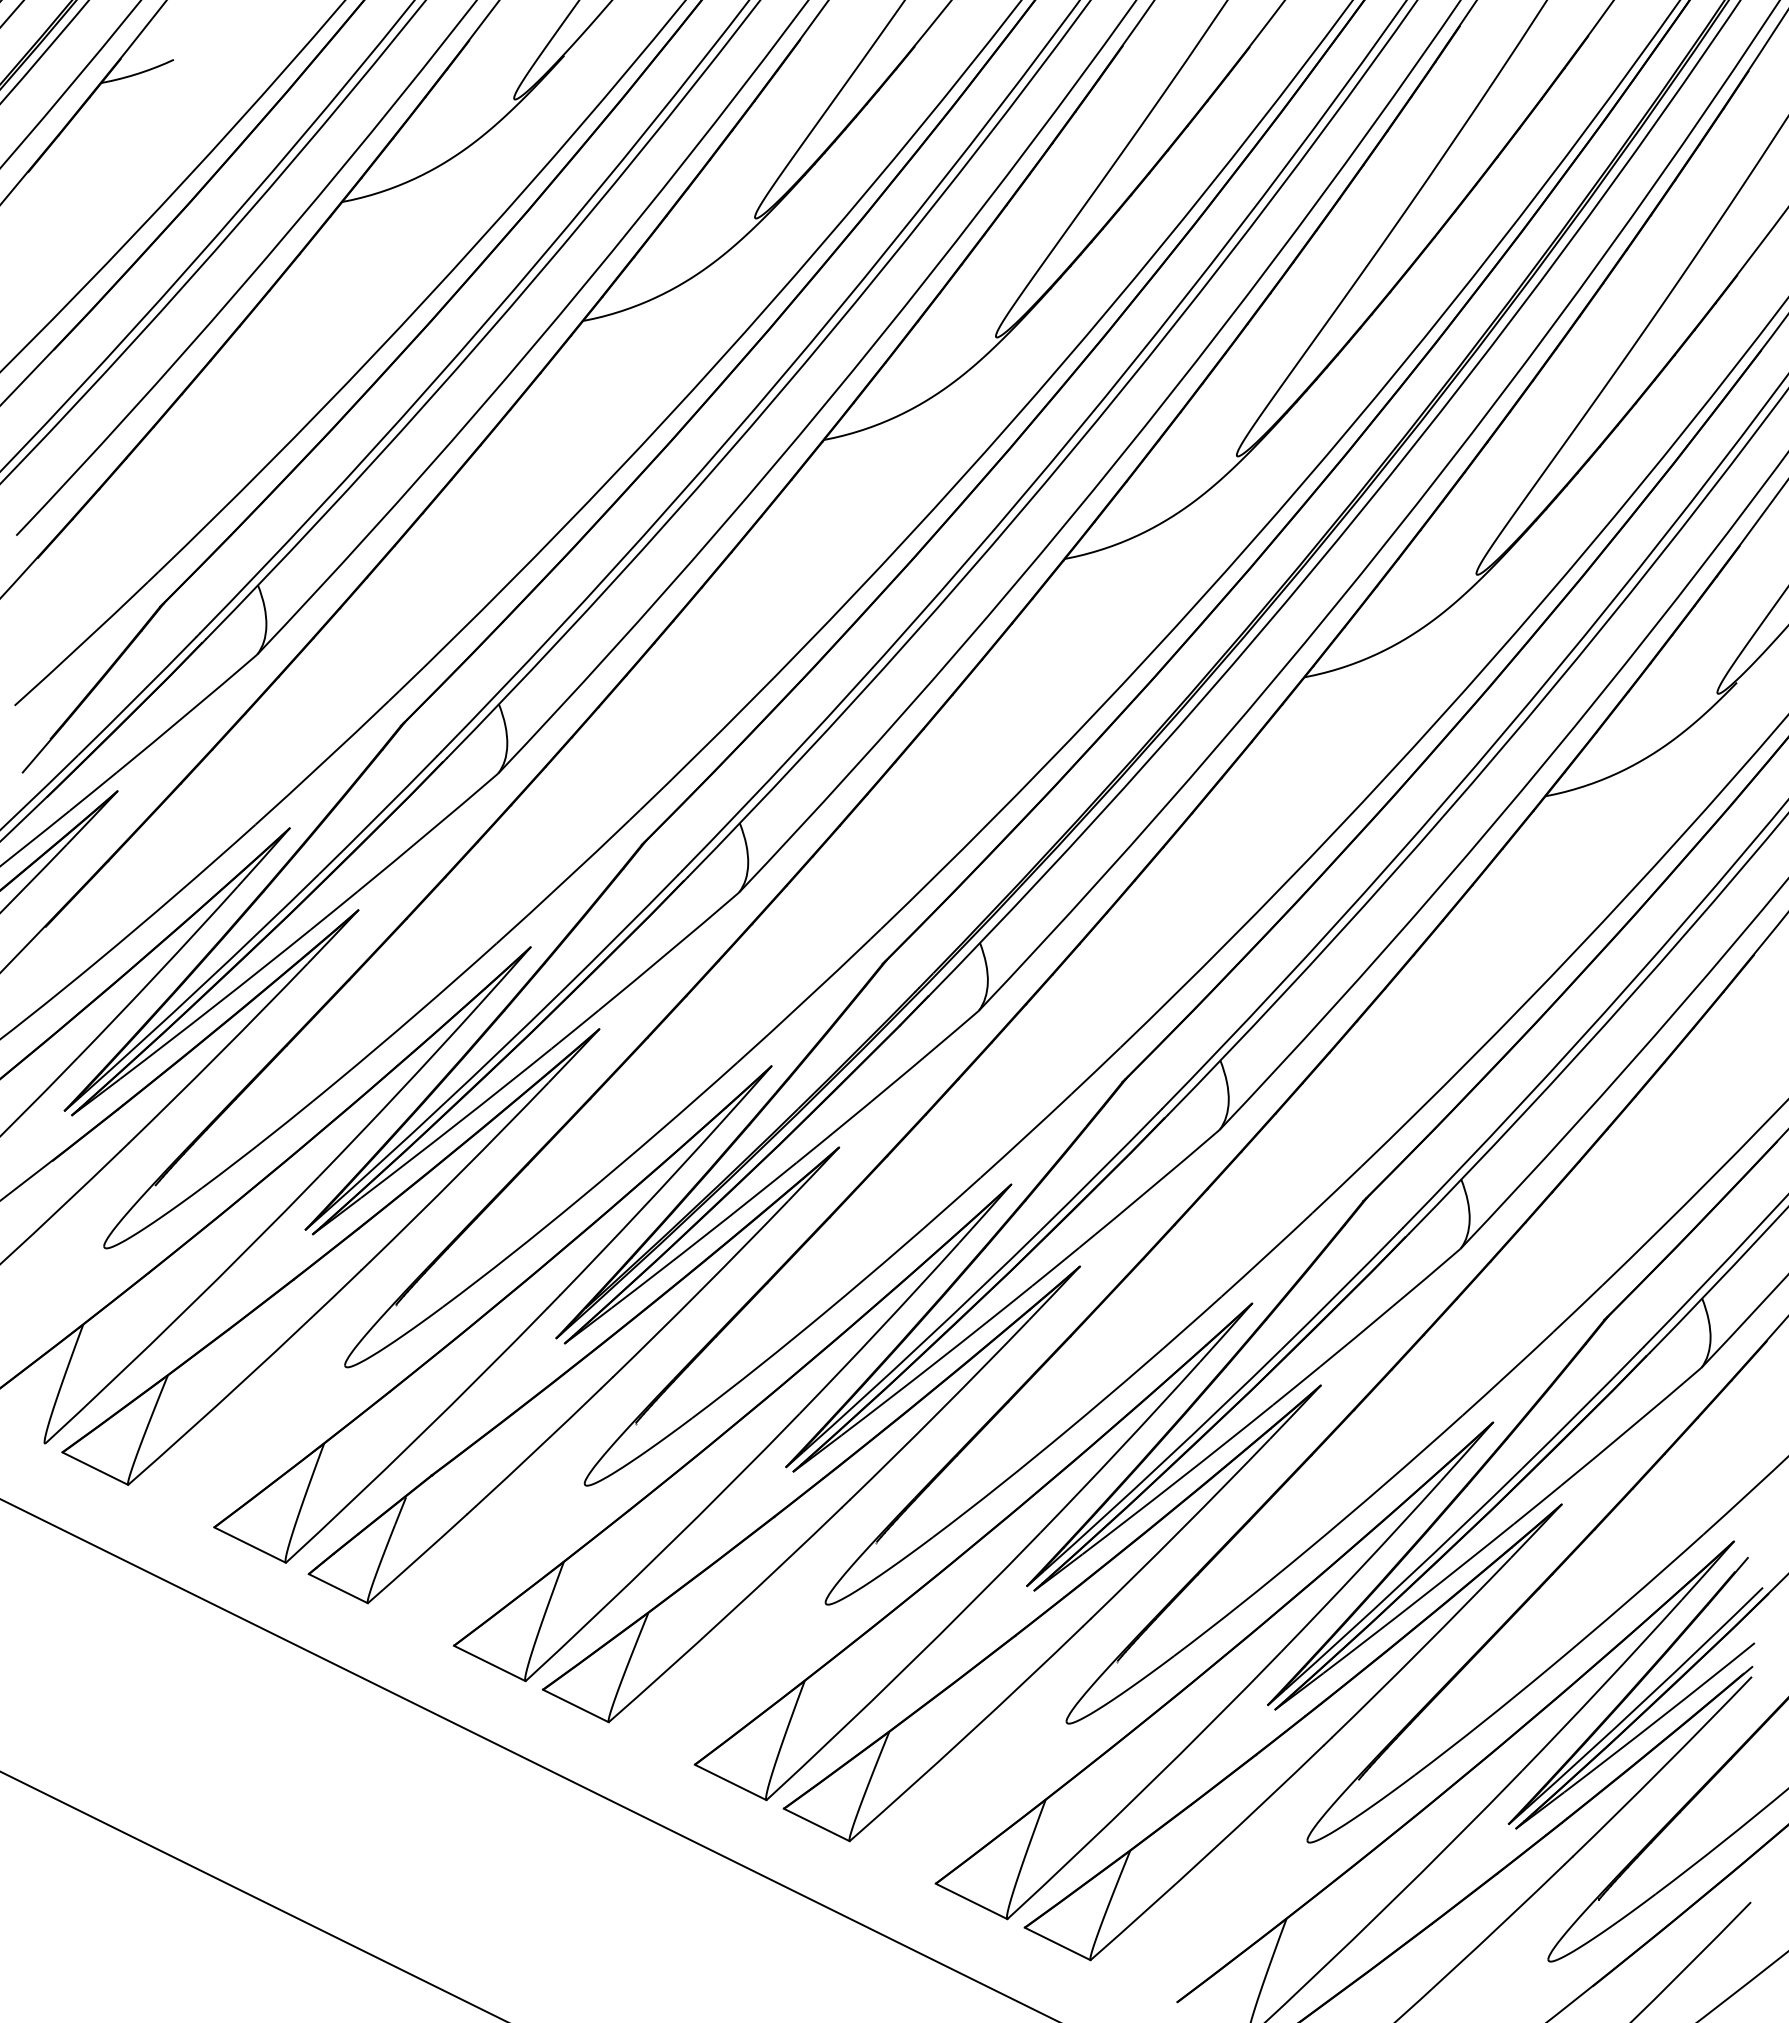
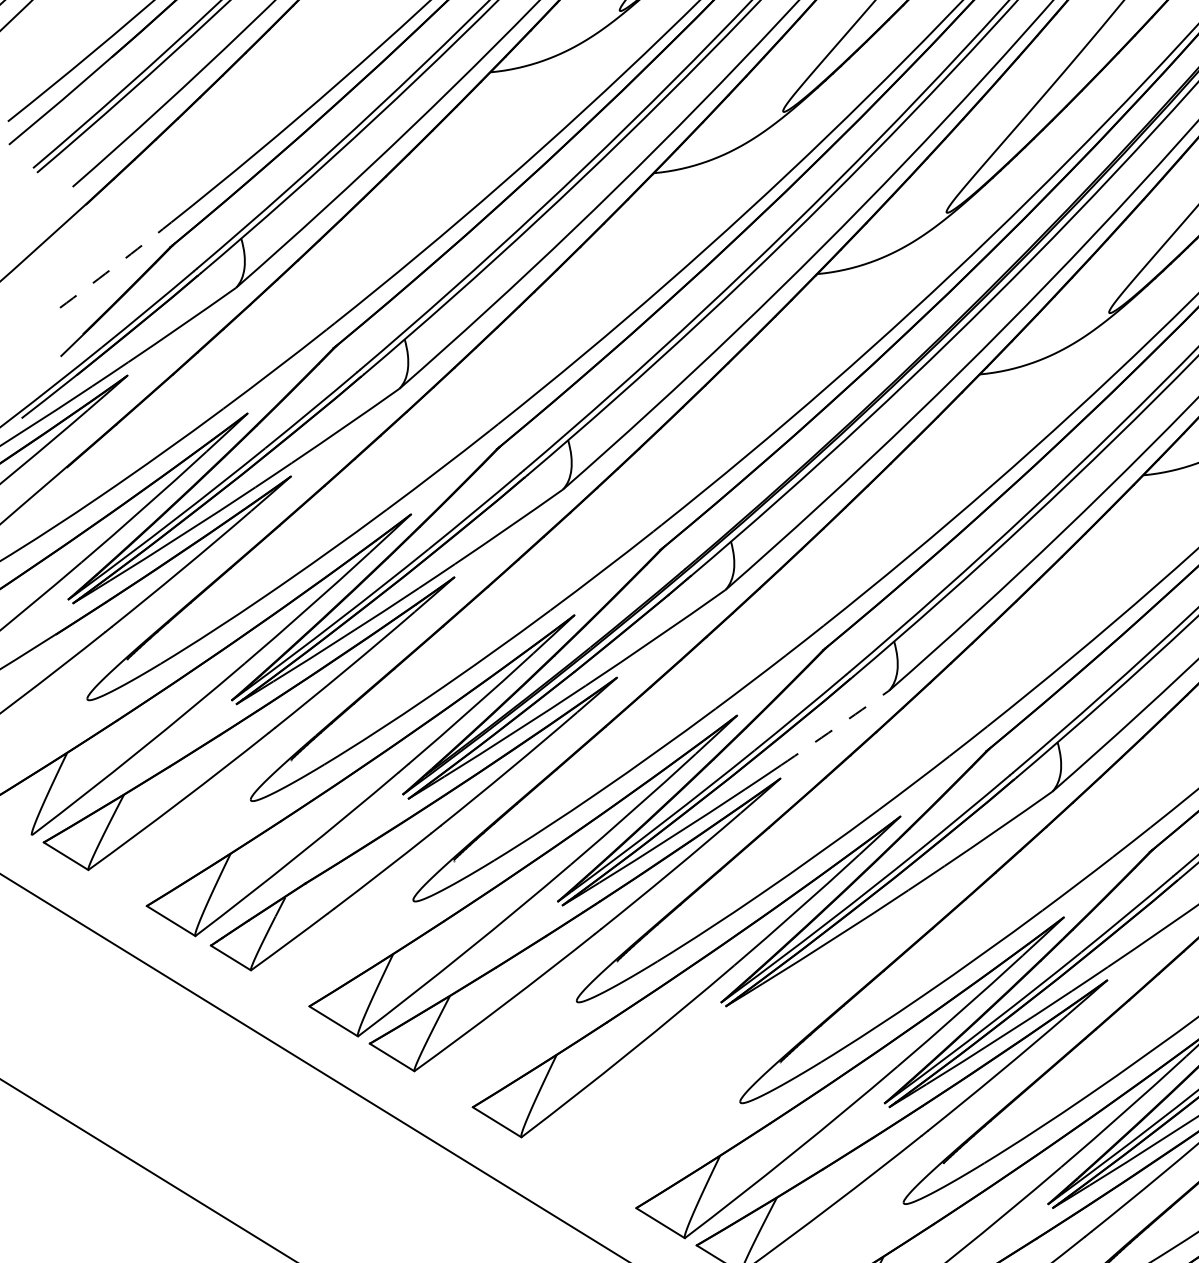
arc: (81, 644) -> (111, 268), solid -> dashed
arc: (1149, 1189) -> (835, 728), solid -> dashed
part: (1051, 1613) -> (736, 1023), removed

